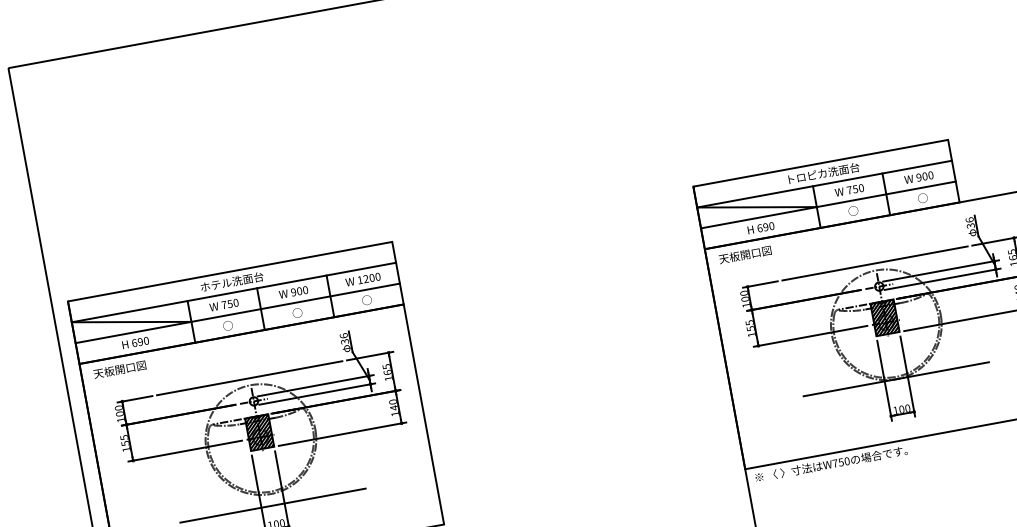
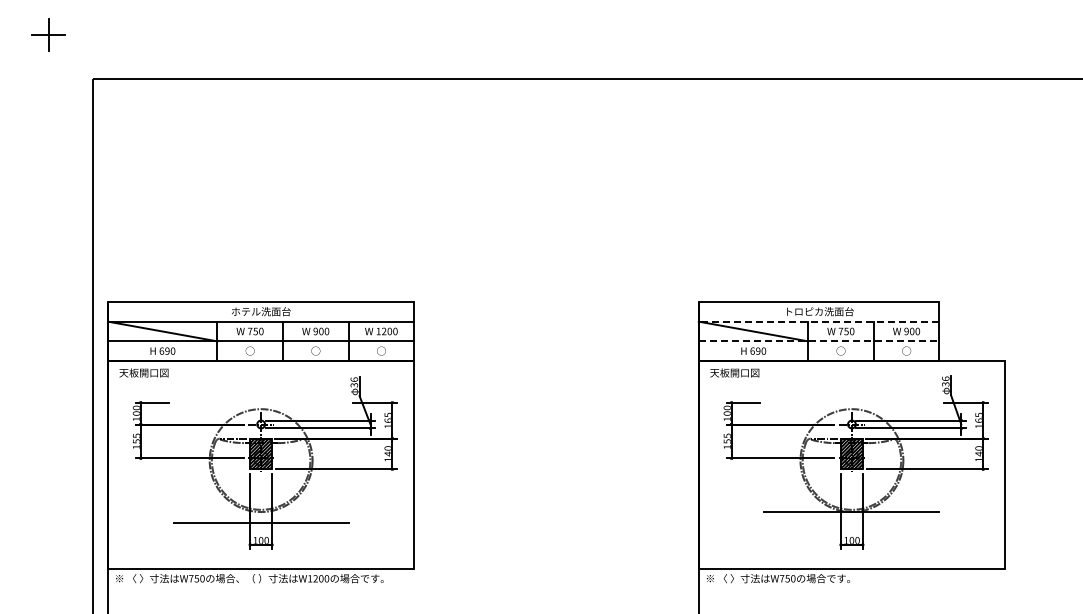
line: (823, 184) -> (818, 321), solid -> dashed
line: (828, 205) -> (819, 341), solid -> dashed
line: (874, 263) -> (851, 402), removed
line: (248, 378) -> (260, 402), removed

